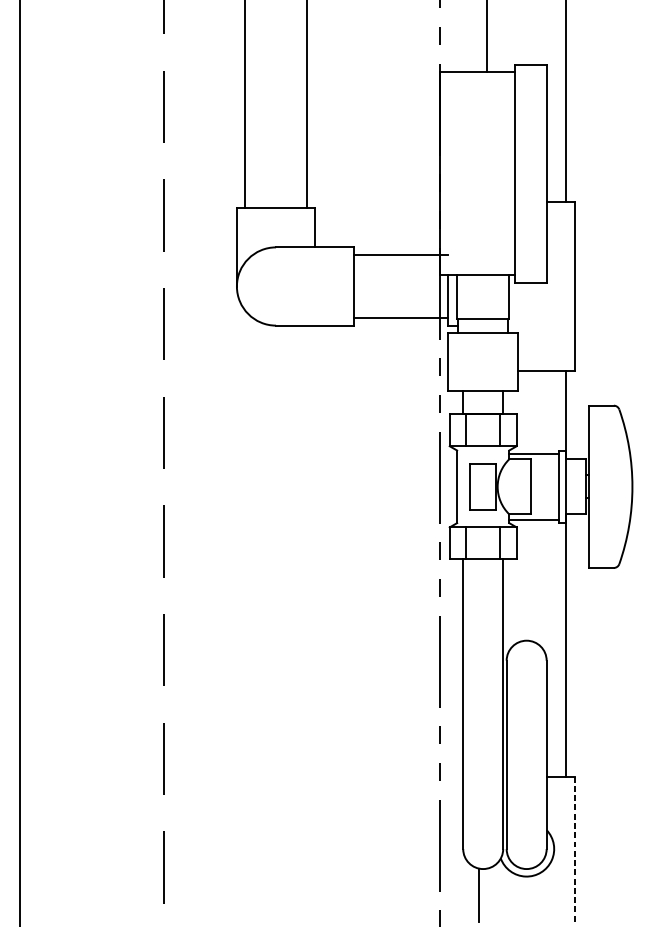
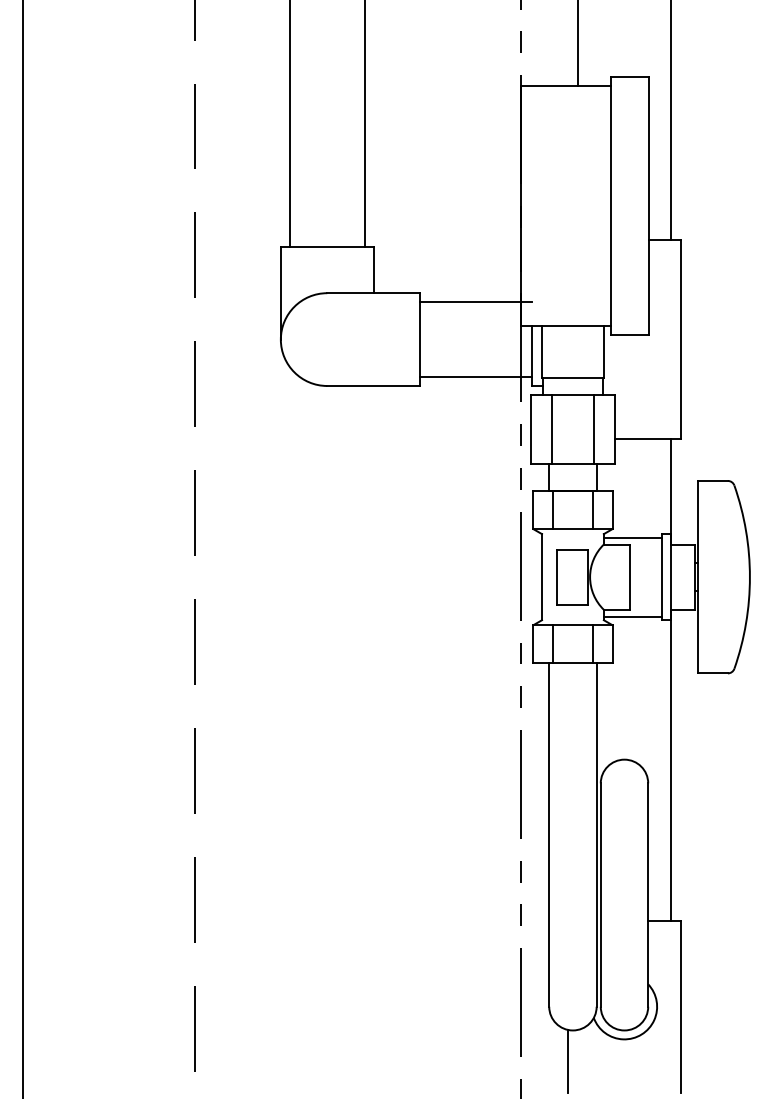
line: (465, 362) -> (552, 429), added
line: (500, 362) -> (593, 429), added
line: (574, 848) -> (681, 1006), dashed -> solid

